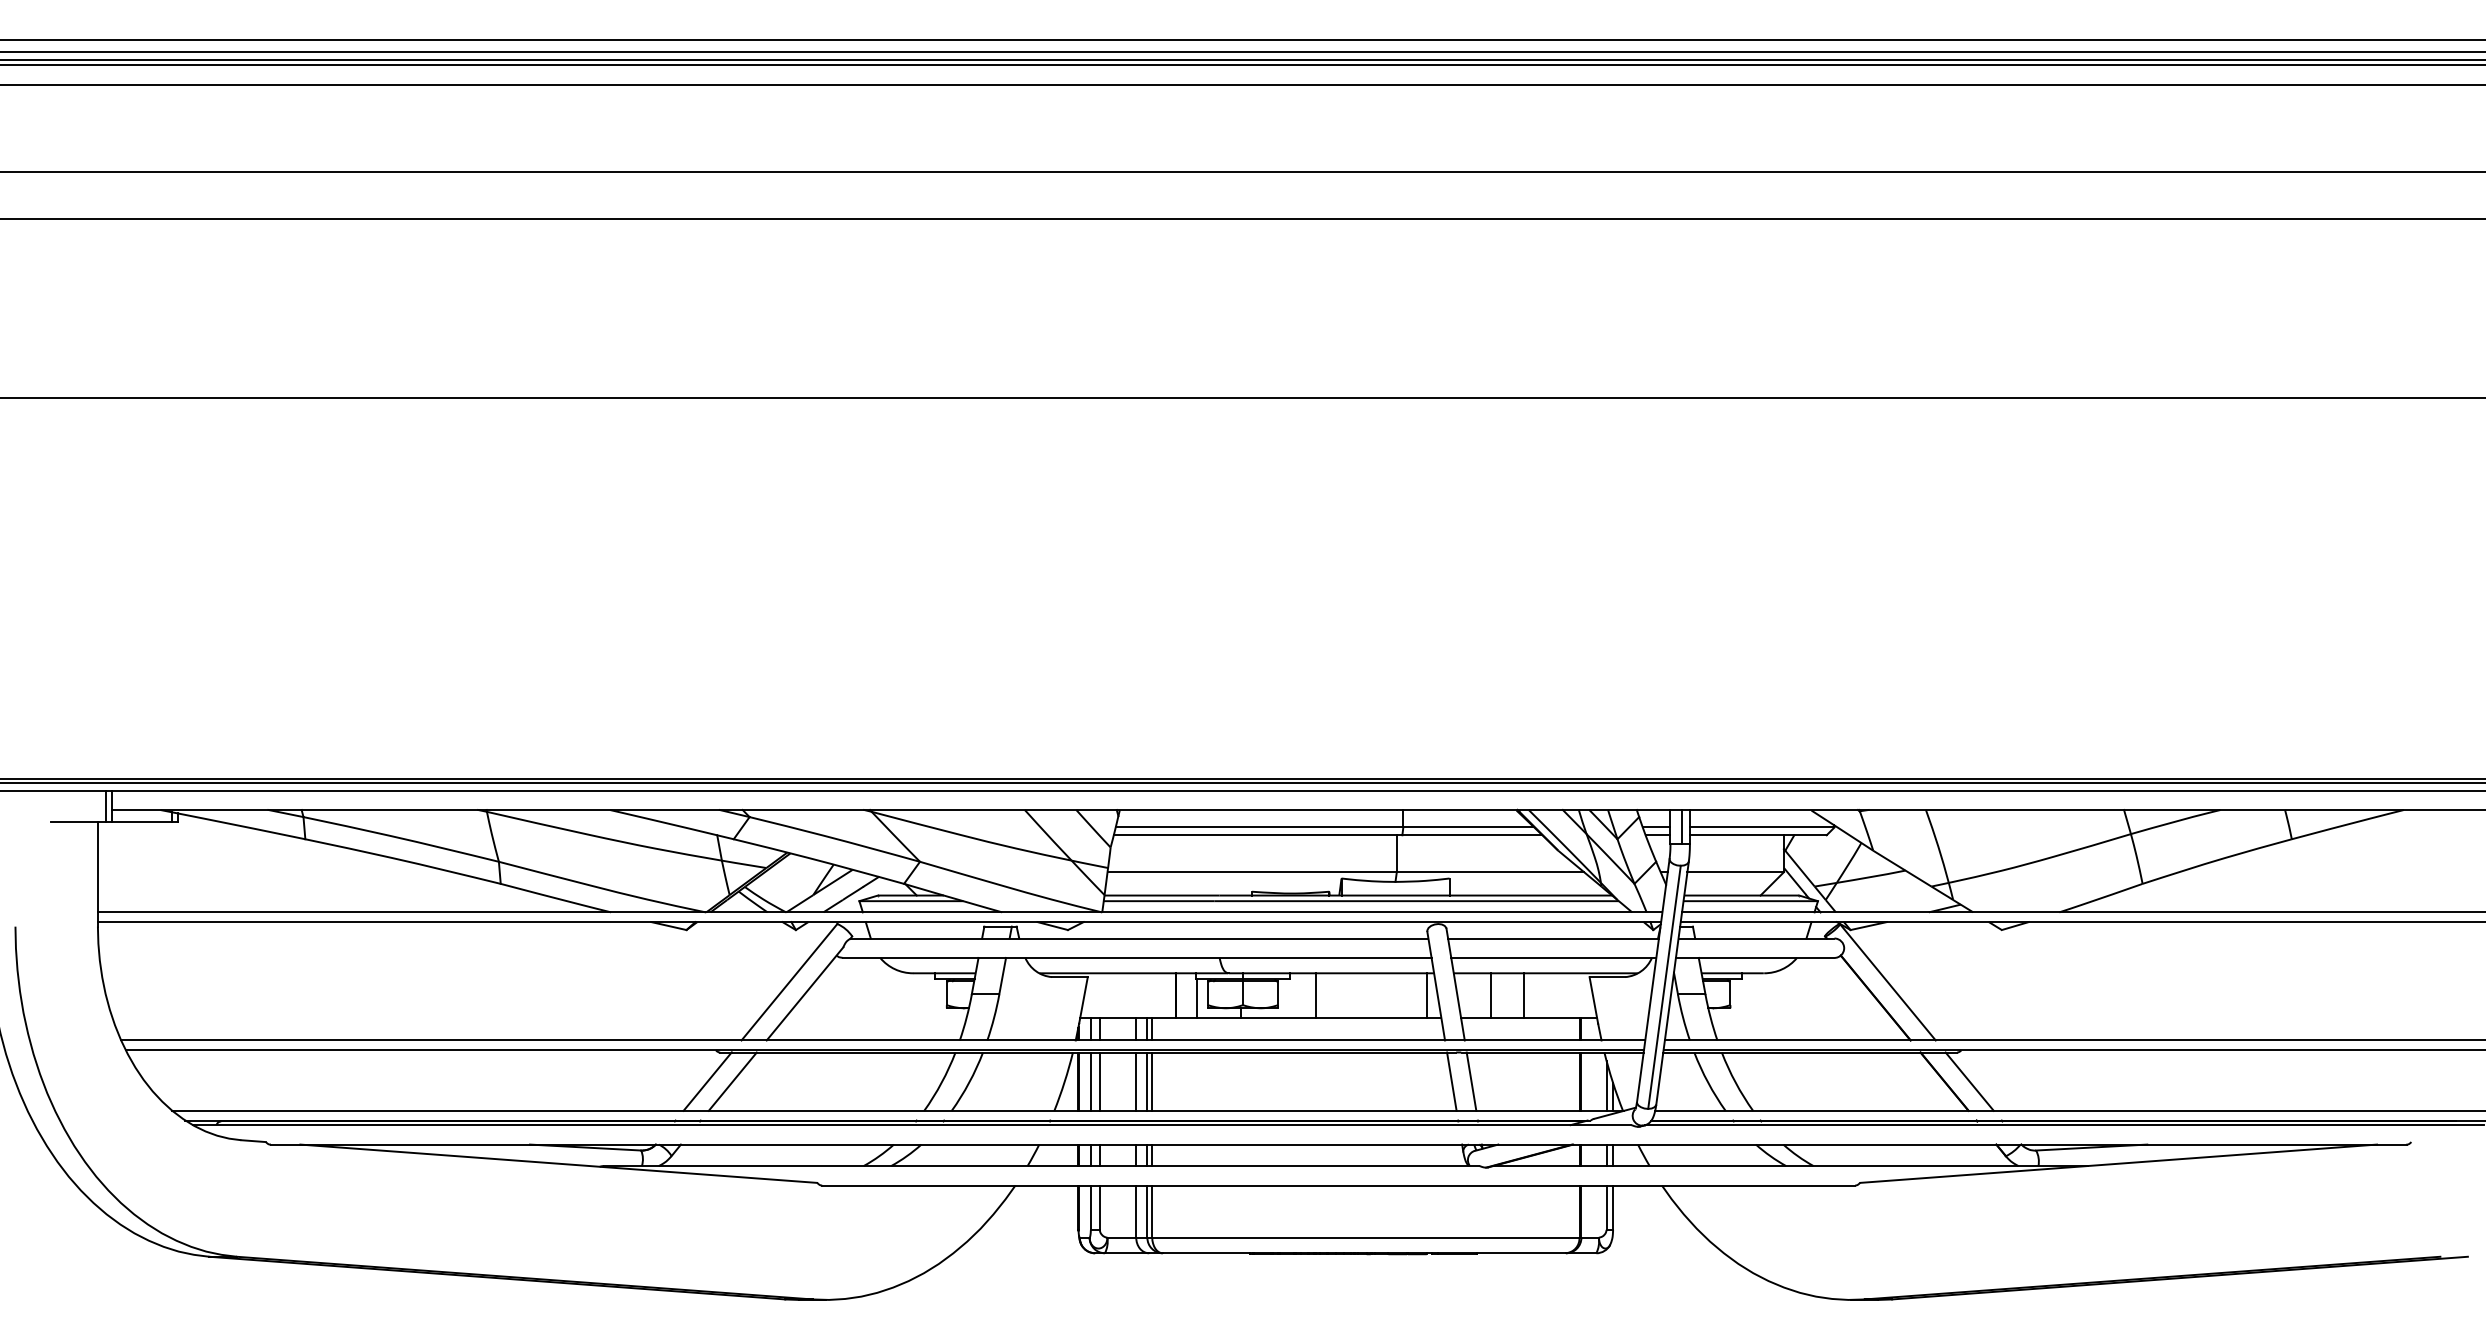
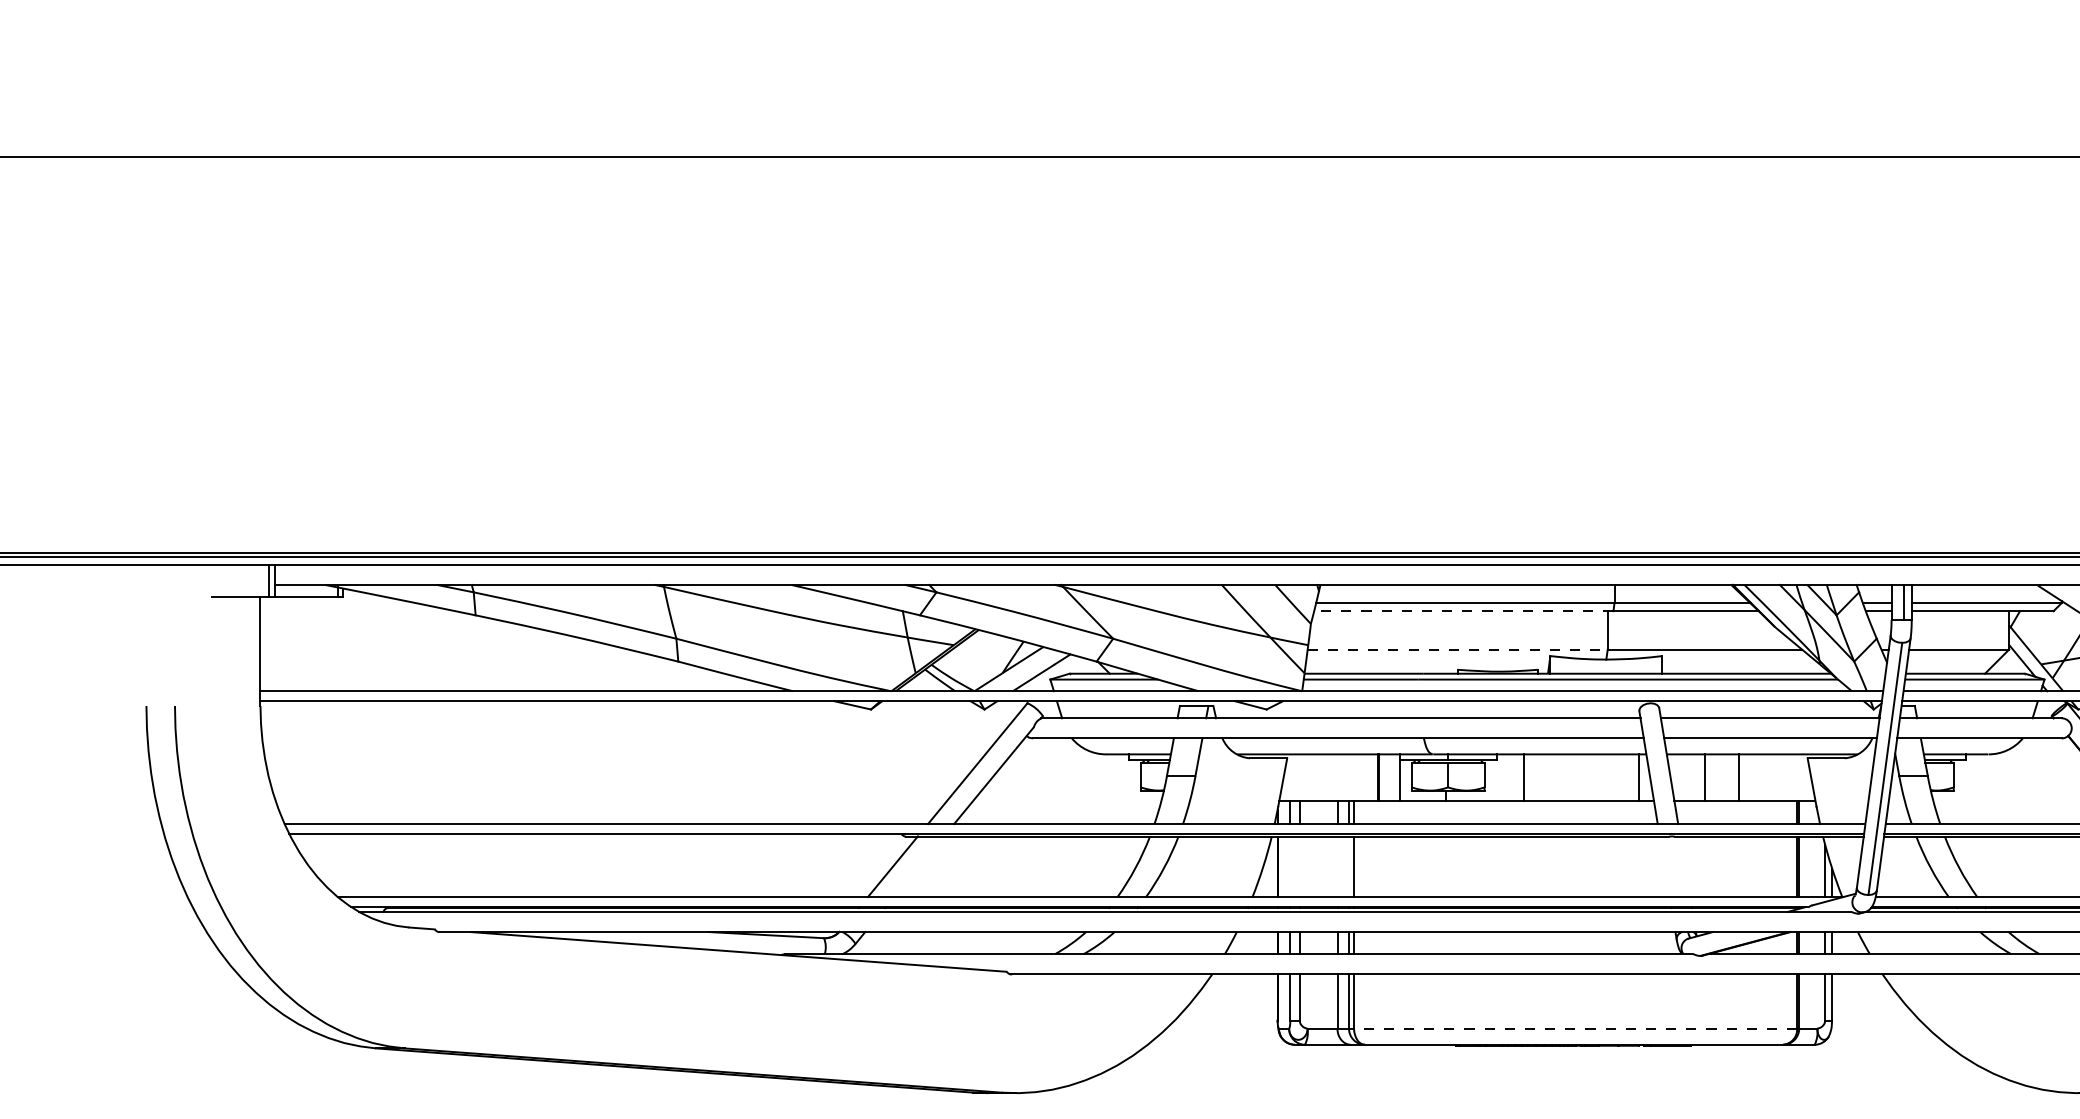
line: (1257, 835) -> (1463, 611), solid -> dashed
line: (1252, 872) -> (1458, 649), solid -> dashed
line: (732, 1081) -> (918, 866), removed
line: (1090, 1081) -> (1290, 866), removed
line: (1099, 1081) -> (1299, 866), removed
line: (1136, 1081) -> (1337, 866), removed
line: (1147, 1081) -> (1349, 866), removed
line: (1451, 1081) -> (1664, 866), removed
line: (1471, 1081) -> (1685, 866), removed
line: (1365, 1237) -> (1575, 1028), solid -> dashed

